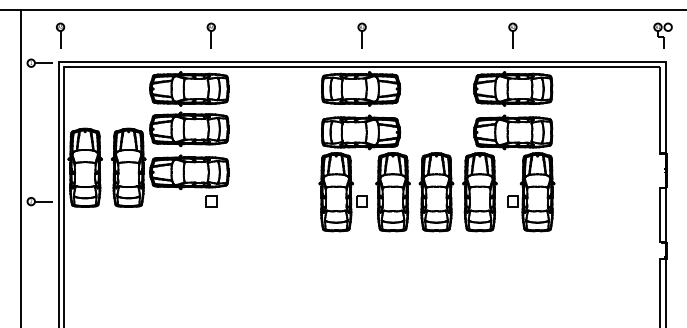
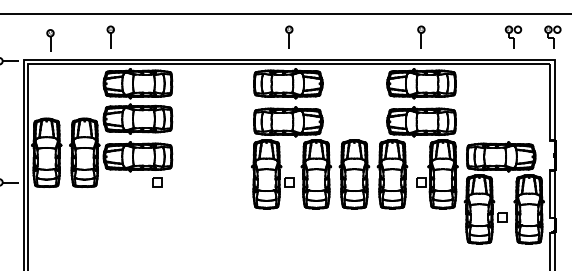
part: (60, 35) -> (50, 40), moved
part: (210, 35) -> (110, 36), moved
part: (617, 35) -> (512, 36), added
part: (594, 213) -> (492, 192), added

